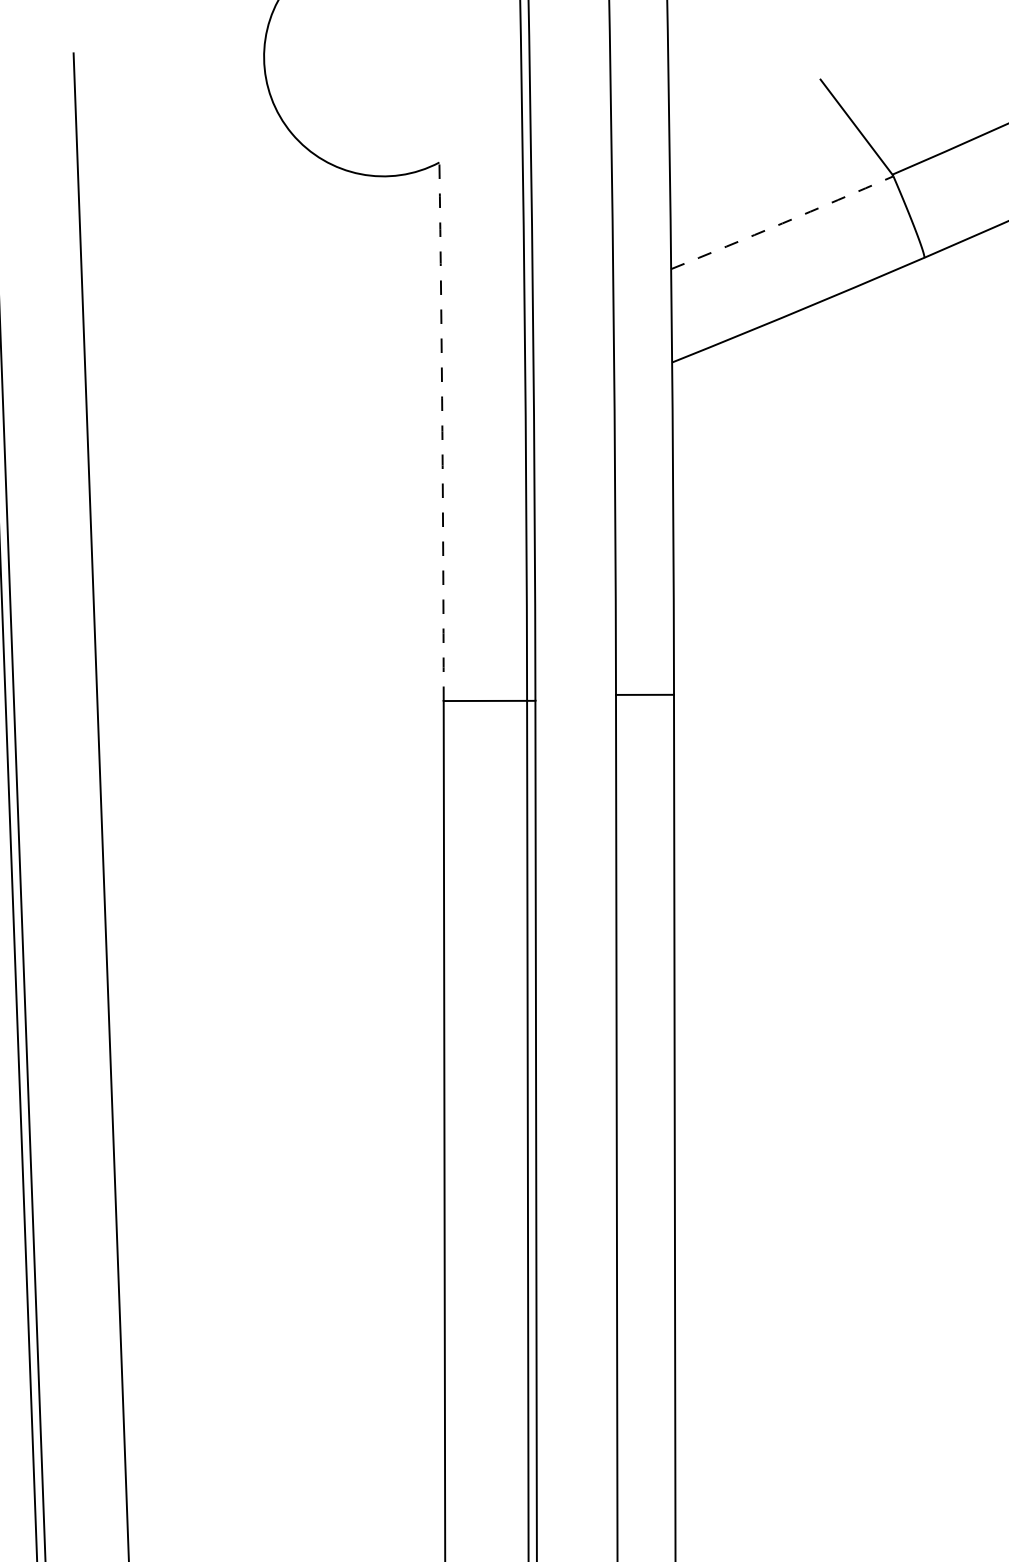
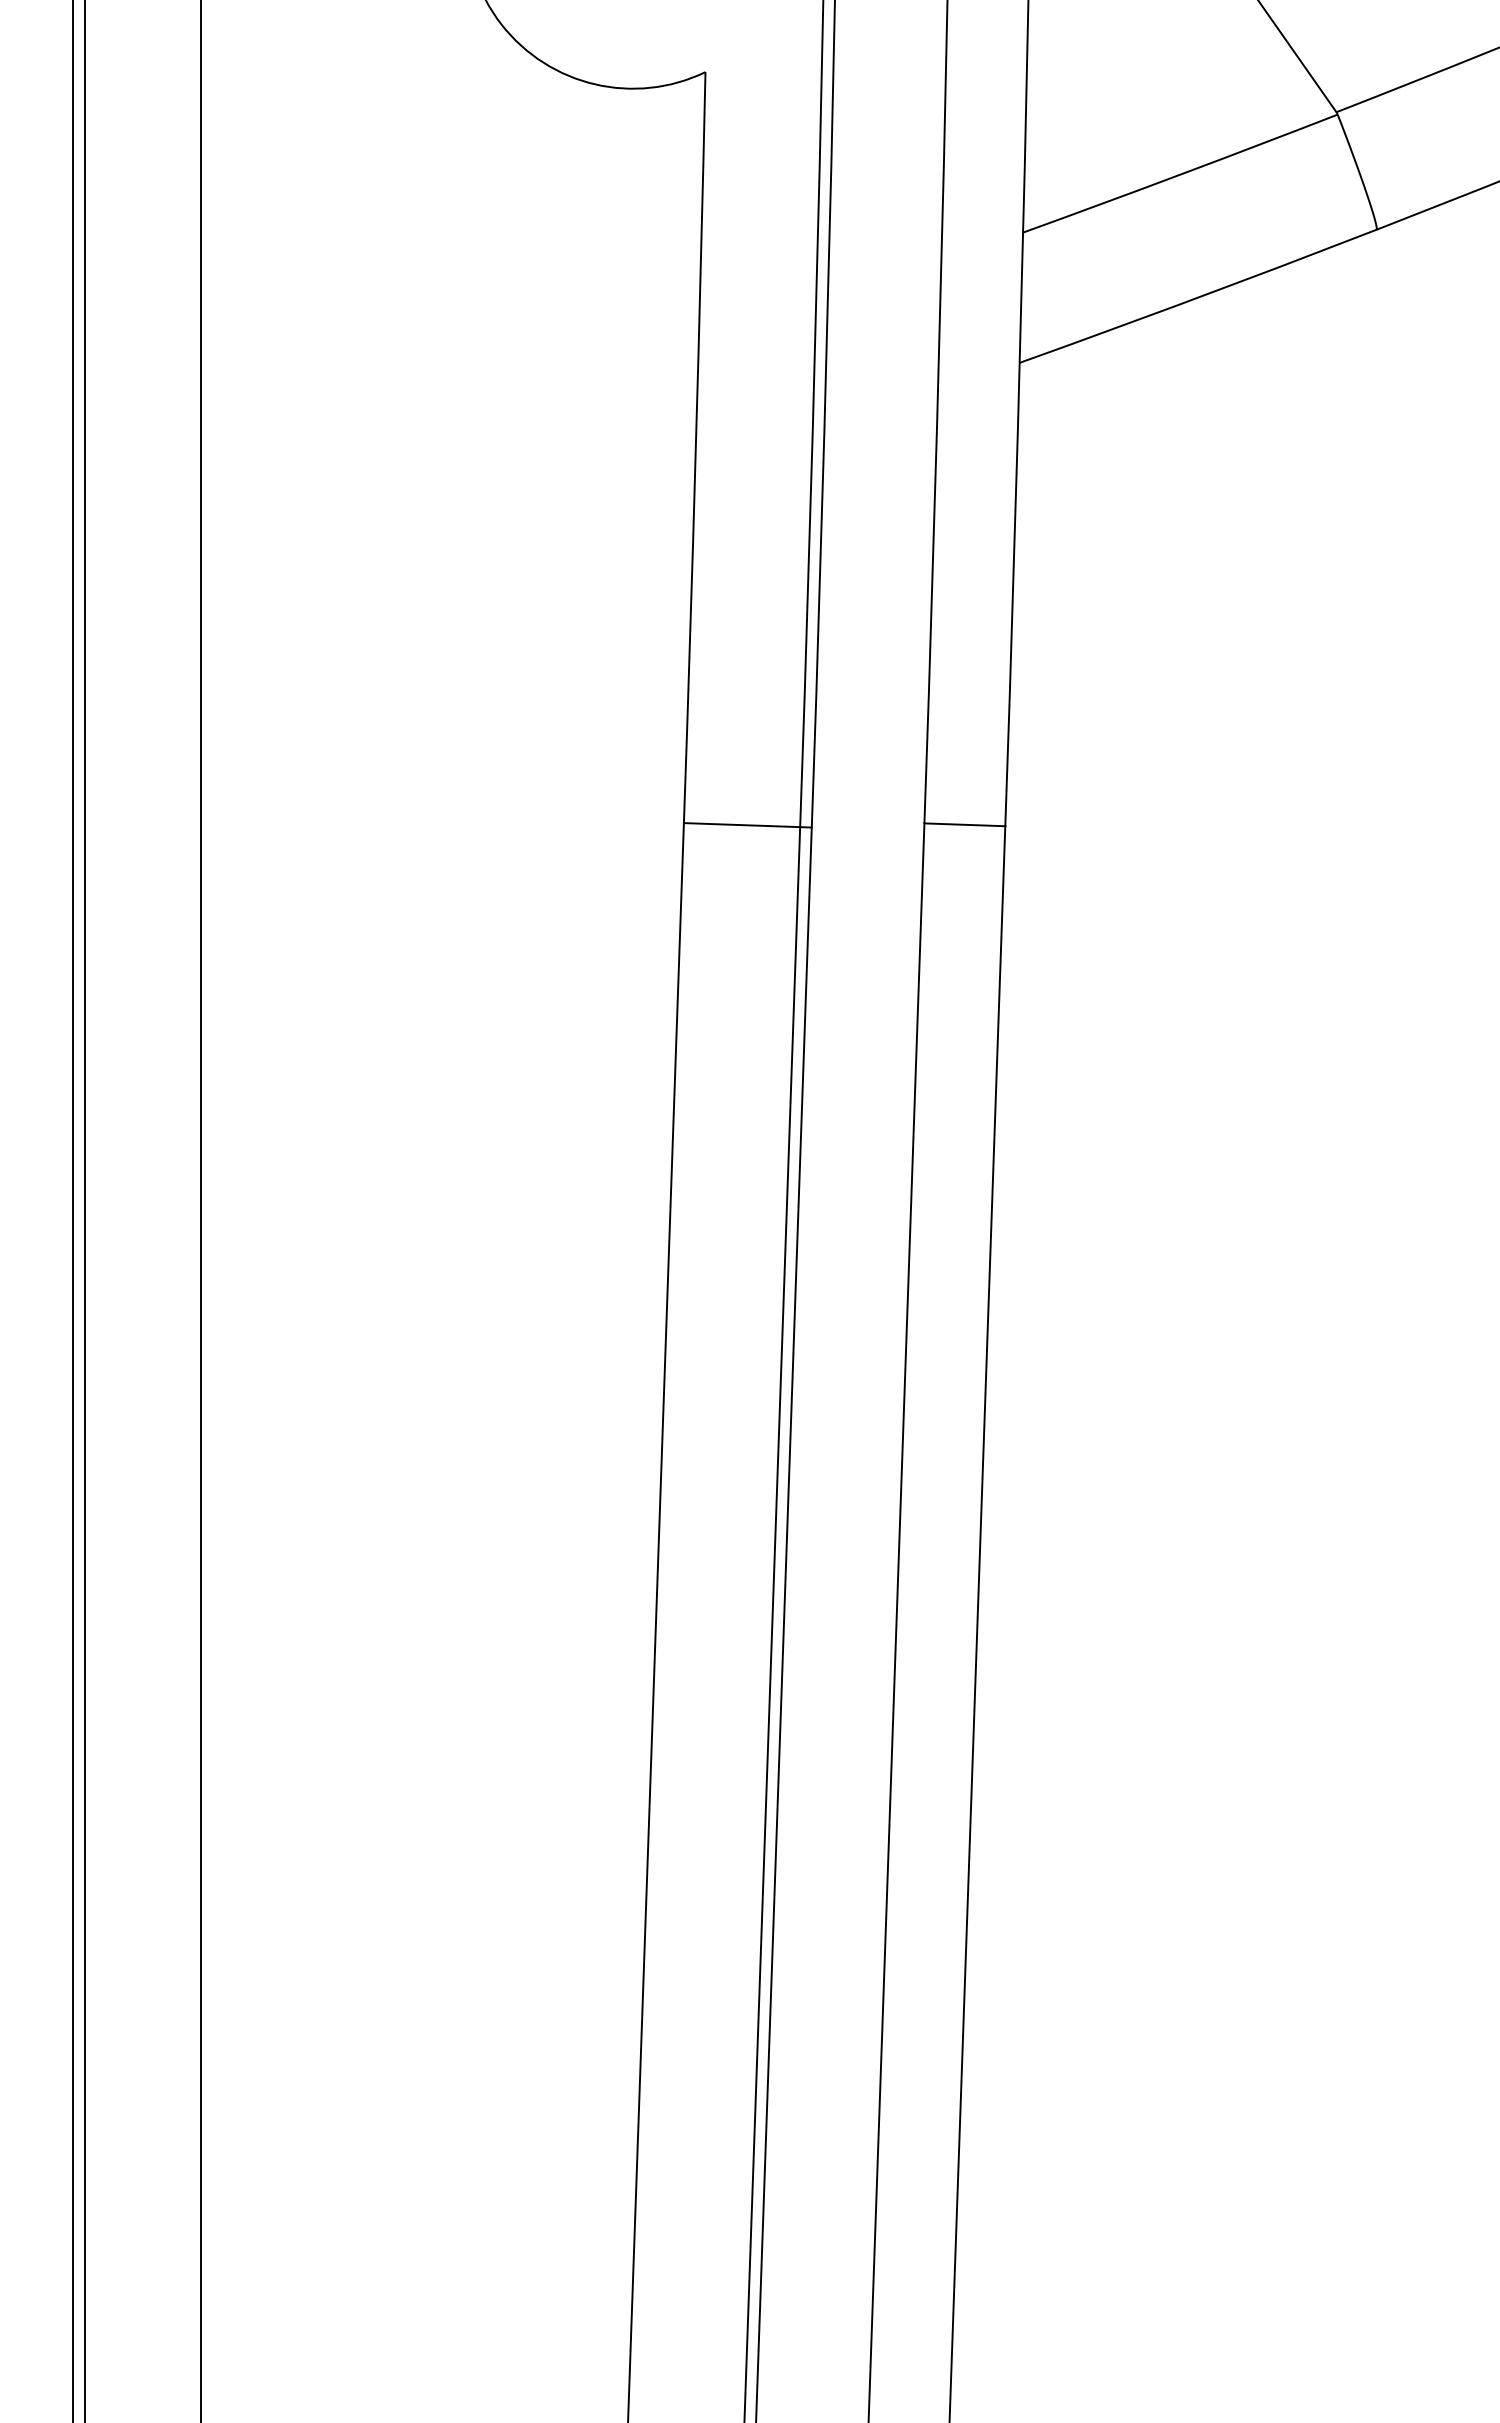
arc: (782, 223) -> (1180, 174), dashed -> solid
arc: (442, 431) -> (695, 447), dashed -> solid

